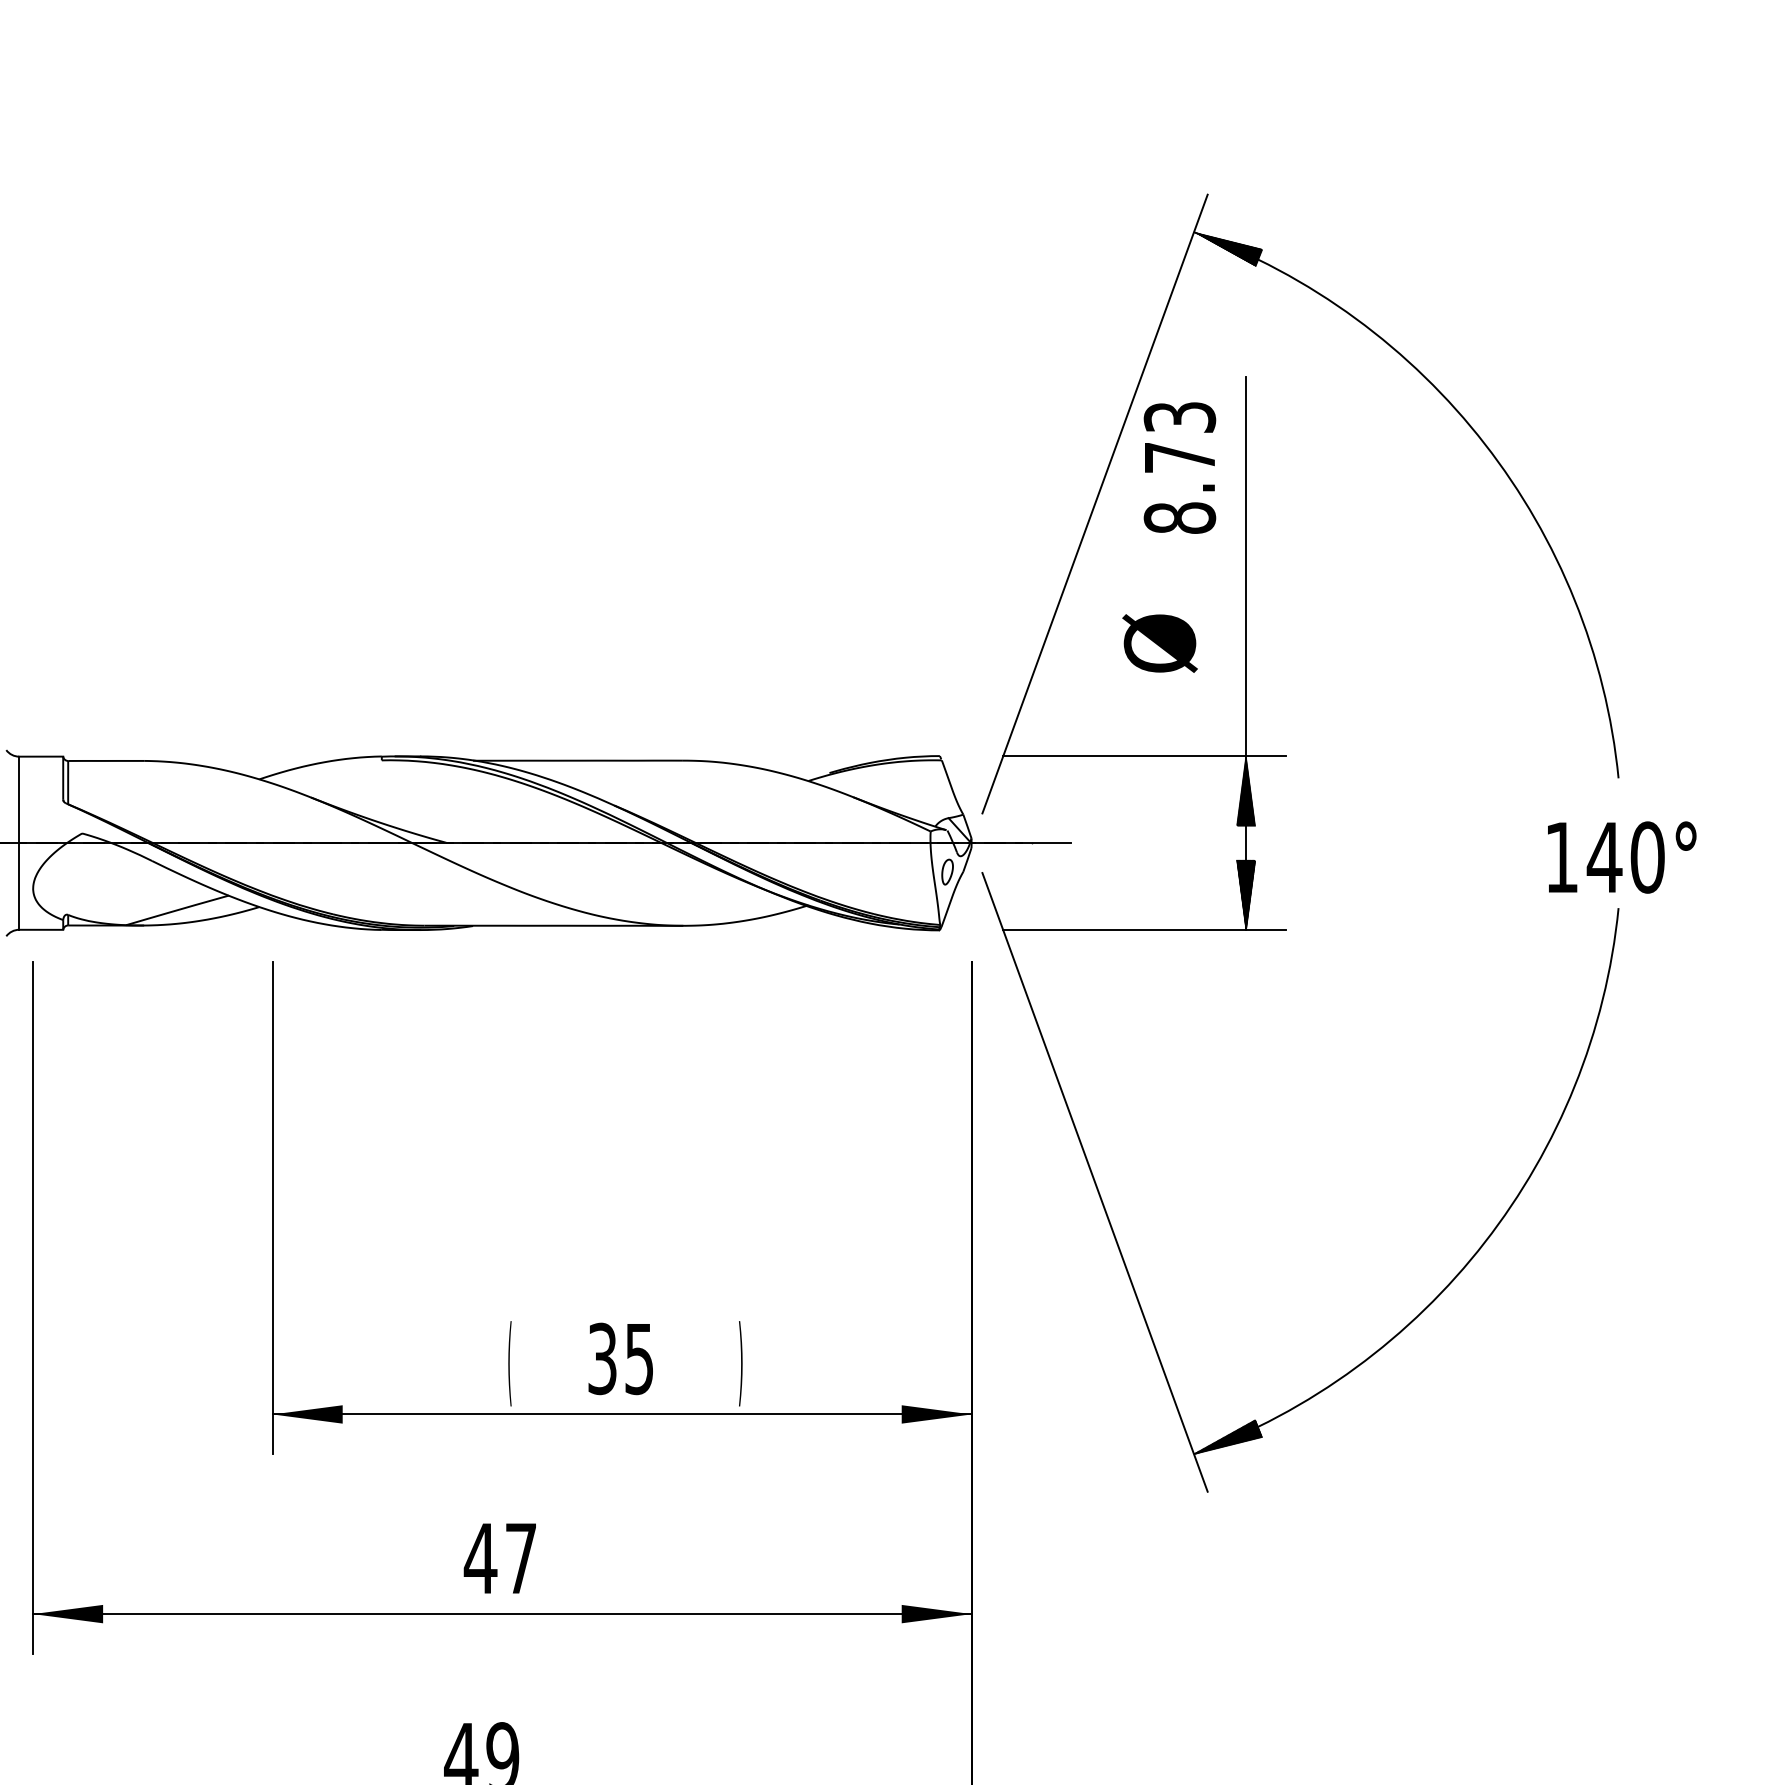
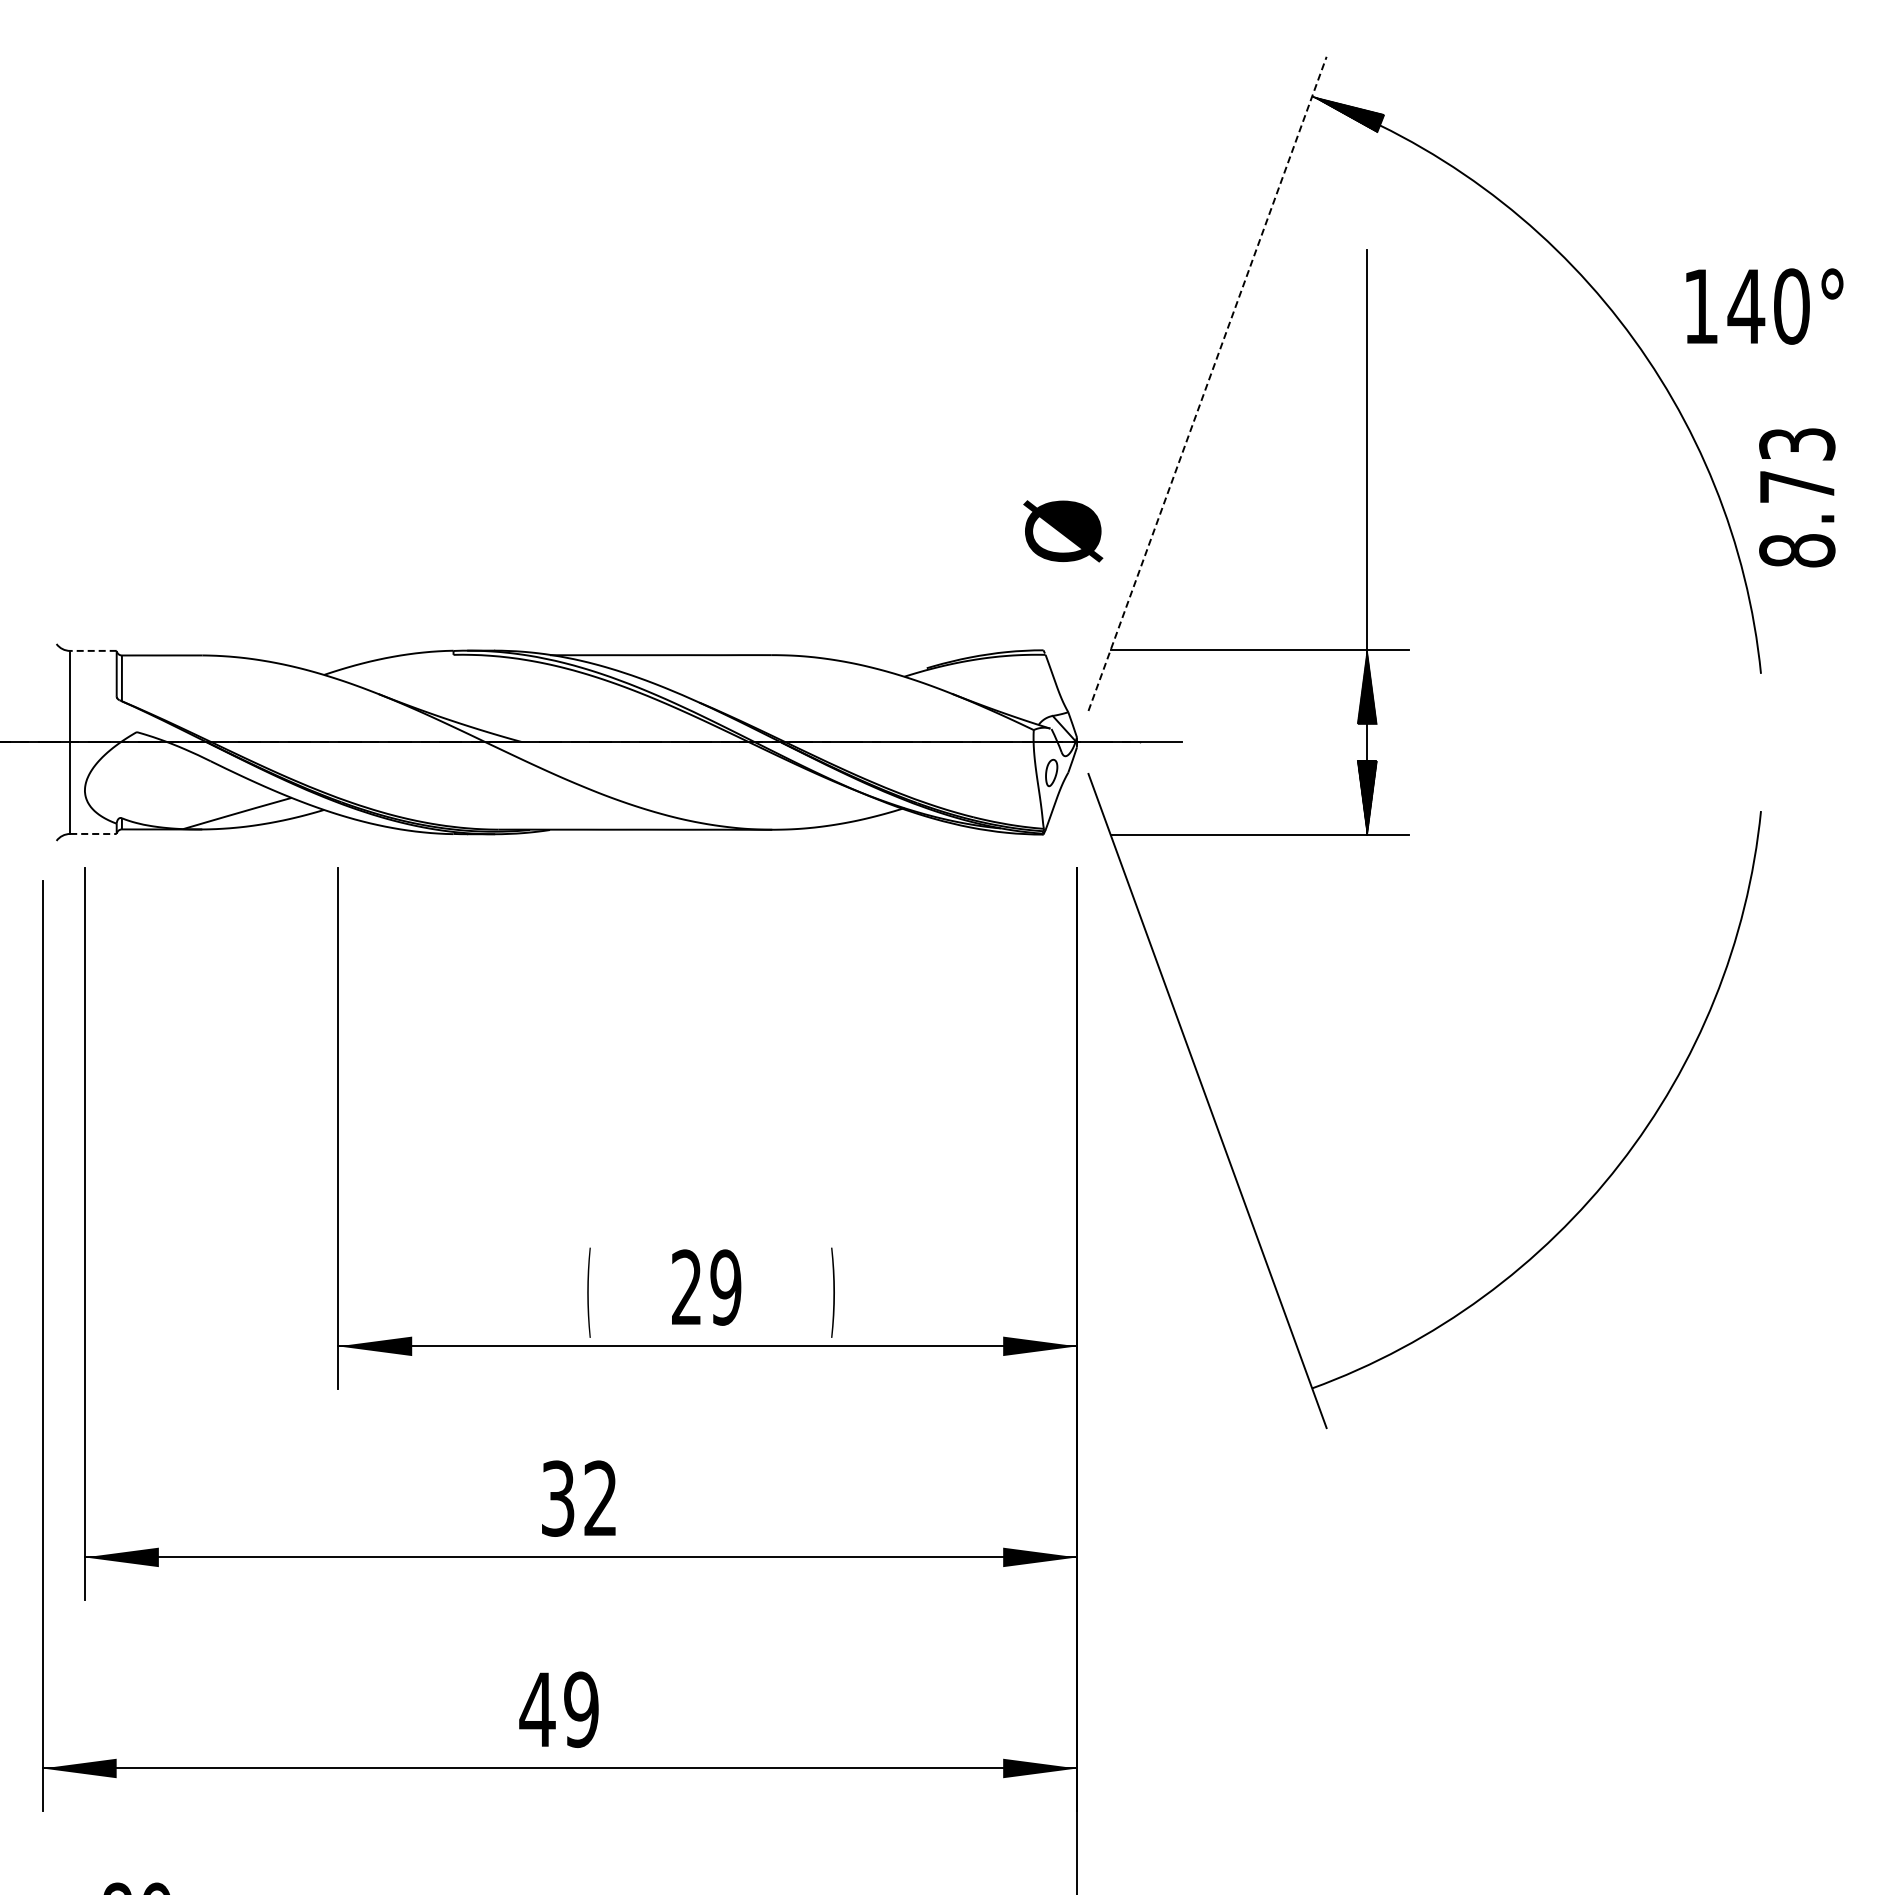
text: (1180, 467) -> (1797, 497), moved
line: (1095, 503) -> (1207, 383), solid -> dashed
text: (1160, 643) -> (1063, 531), moved
line: (40, 756) -> (92, 650), solid -> dashed
text: (1621, 857) -> (1764, 306), moved
line: (41, 930) -> (93, 834), solid -> dashed
text: (621, 1358) -> (706, 1287), 35 -> 29
hatch: (1228, 1437) -> (1348, 1370), removed
text: (500, 1558) -> (578, 1498), 47 -> 32

